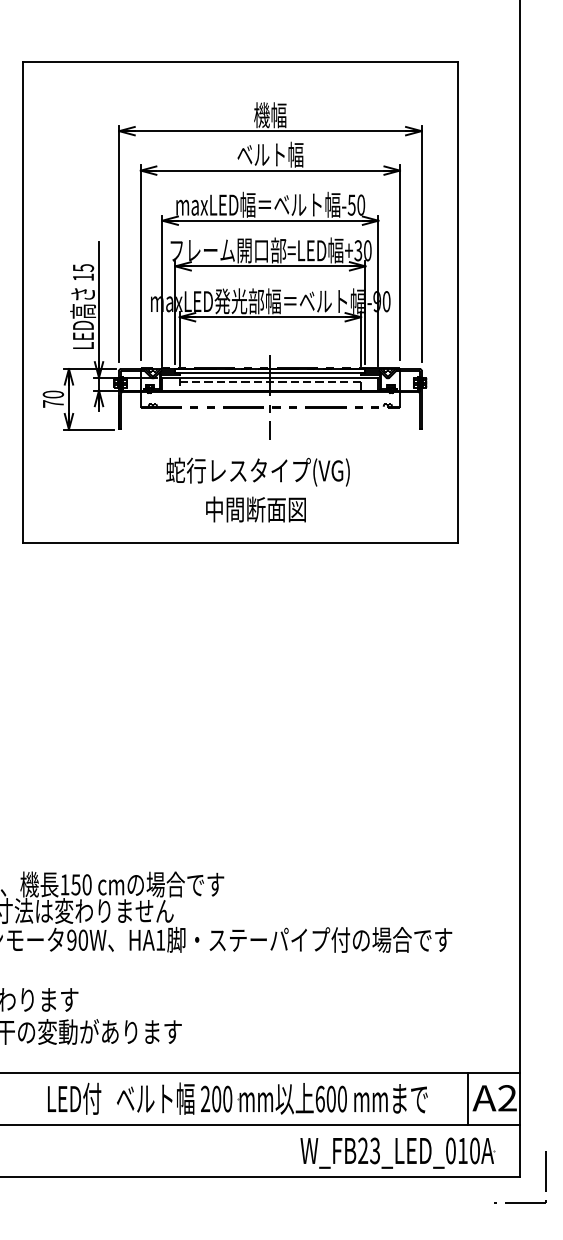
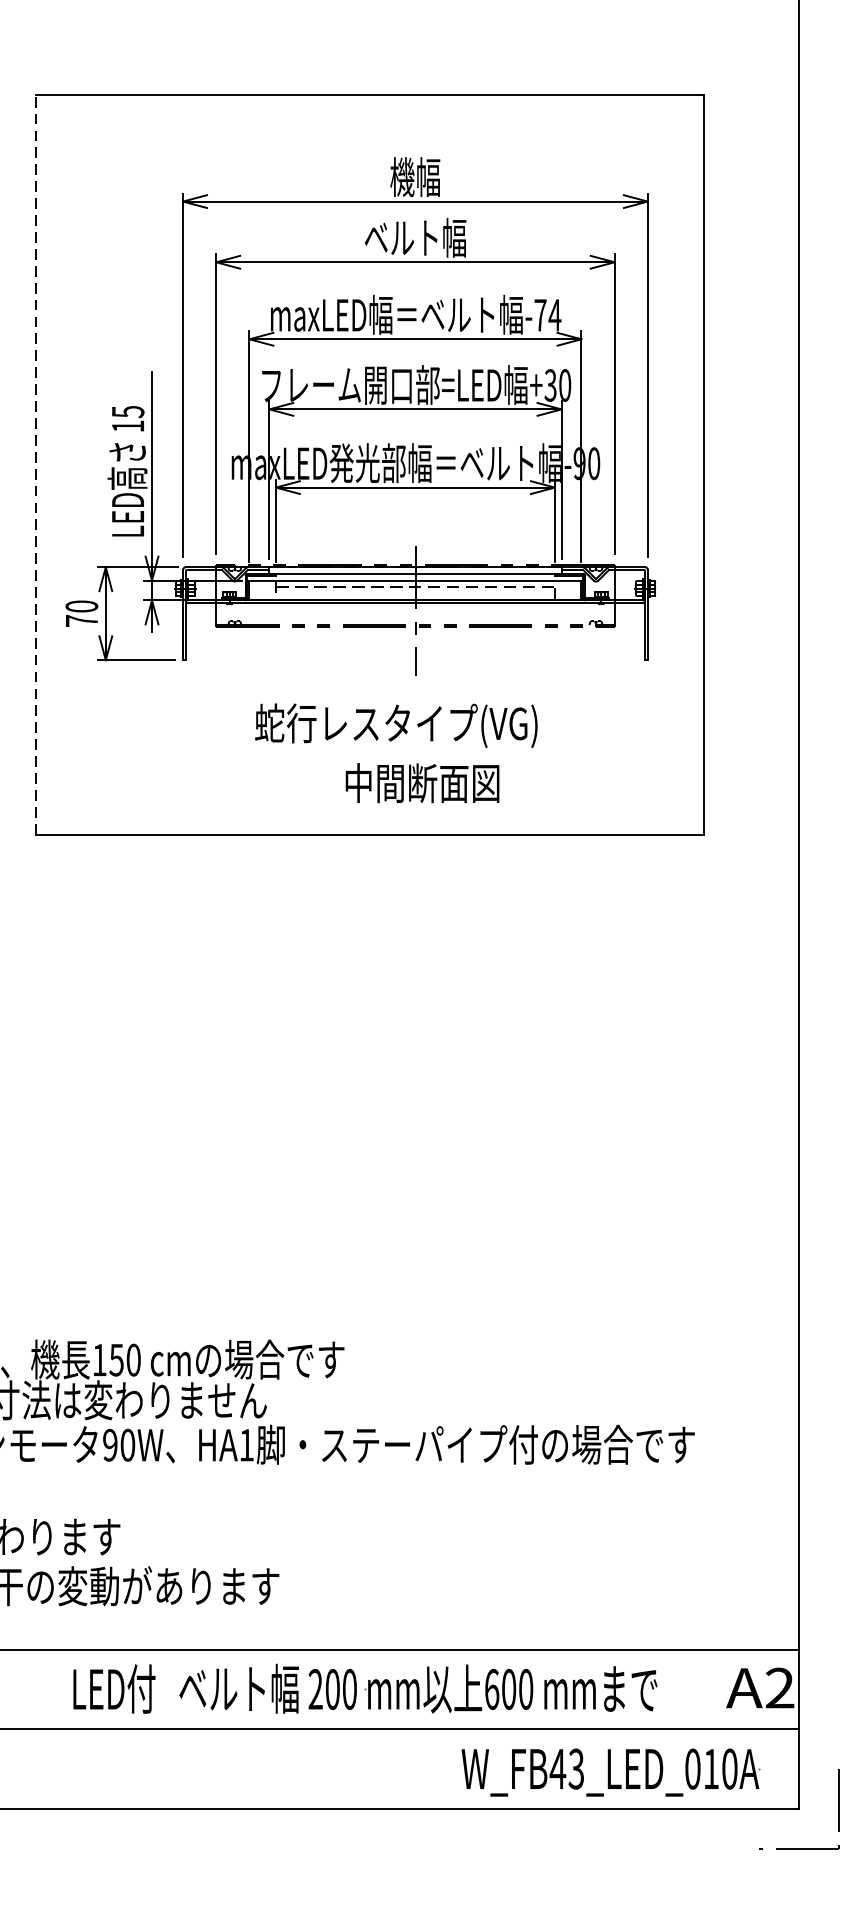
text: (356, 204) -> (547, 314), -50 -> -74
line: (23, 302) -> (35, 464), solid -> dashed
text: (255, 509) -> (421, 783), moved
line: (468, 1099) -> (719, 1690), removed
text: (362, 1150) -> (557, 1768), W_FB23_LED_010A -> W_FB43_LED_010A

